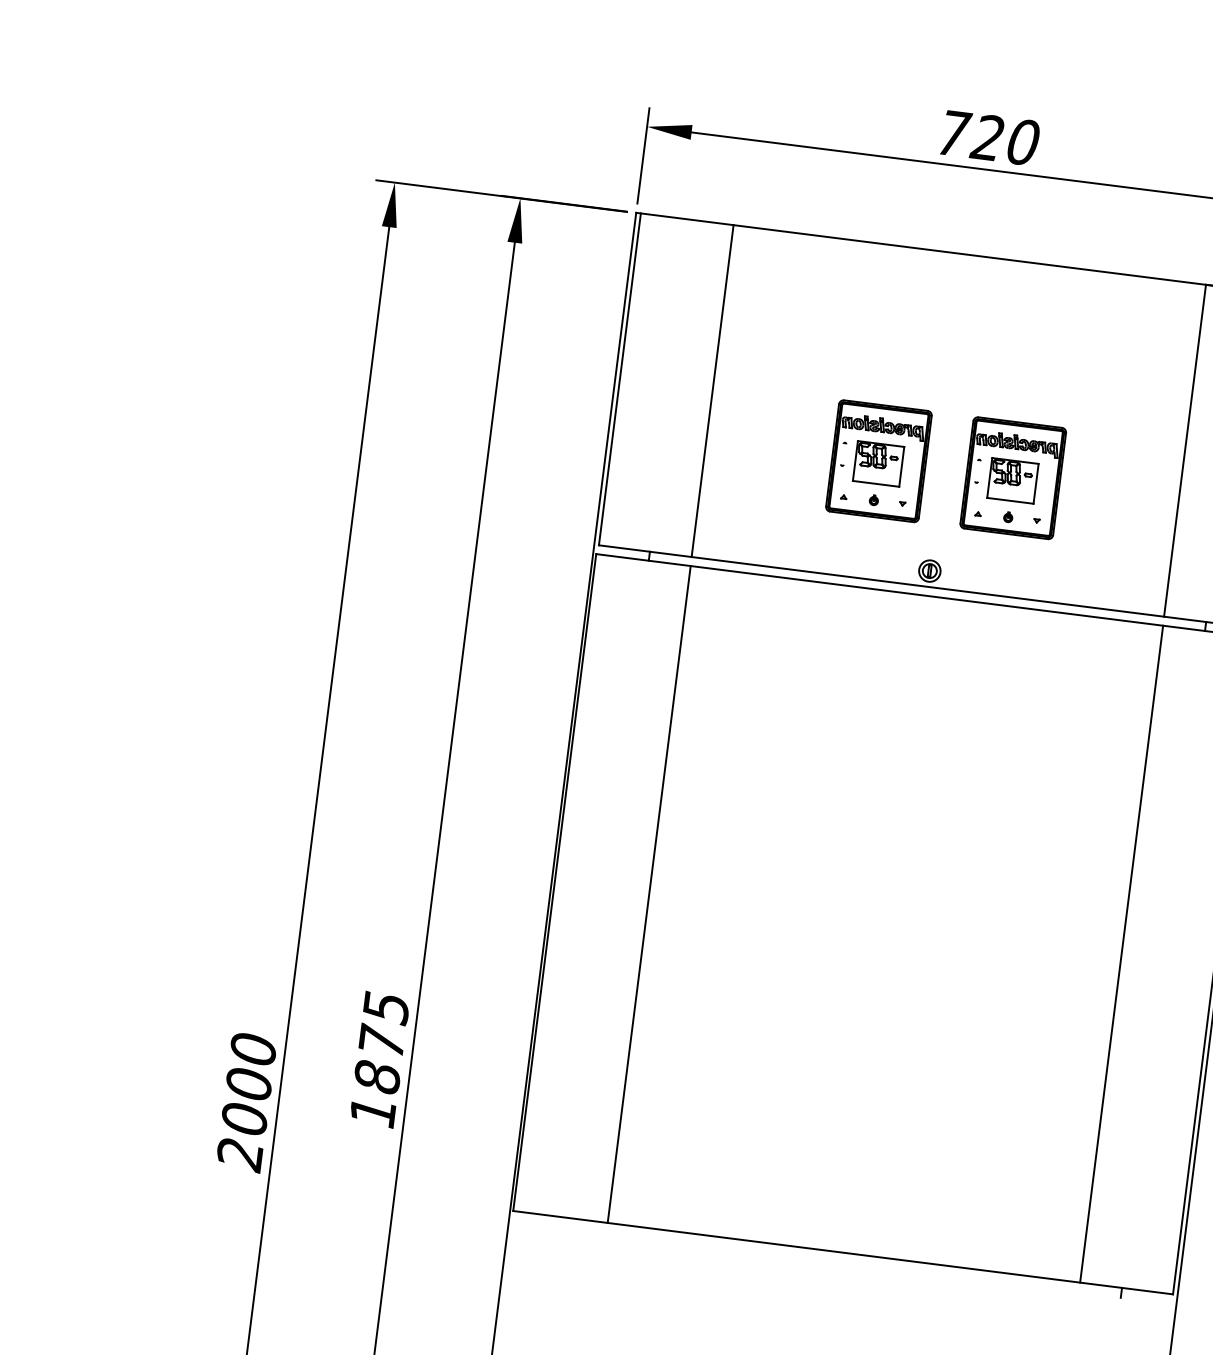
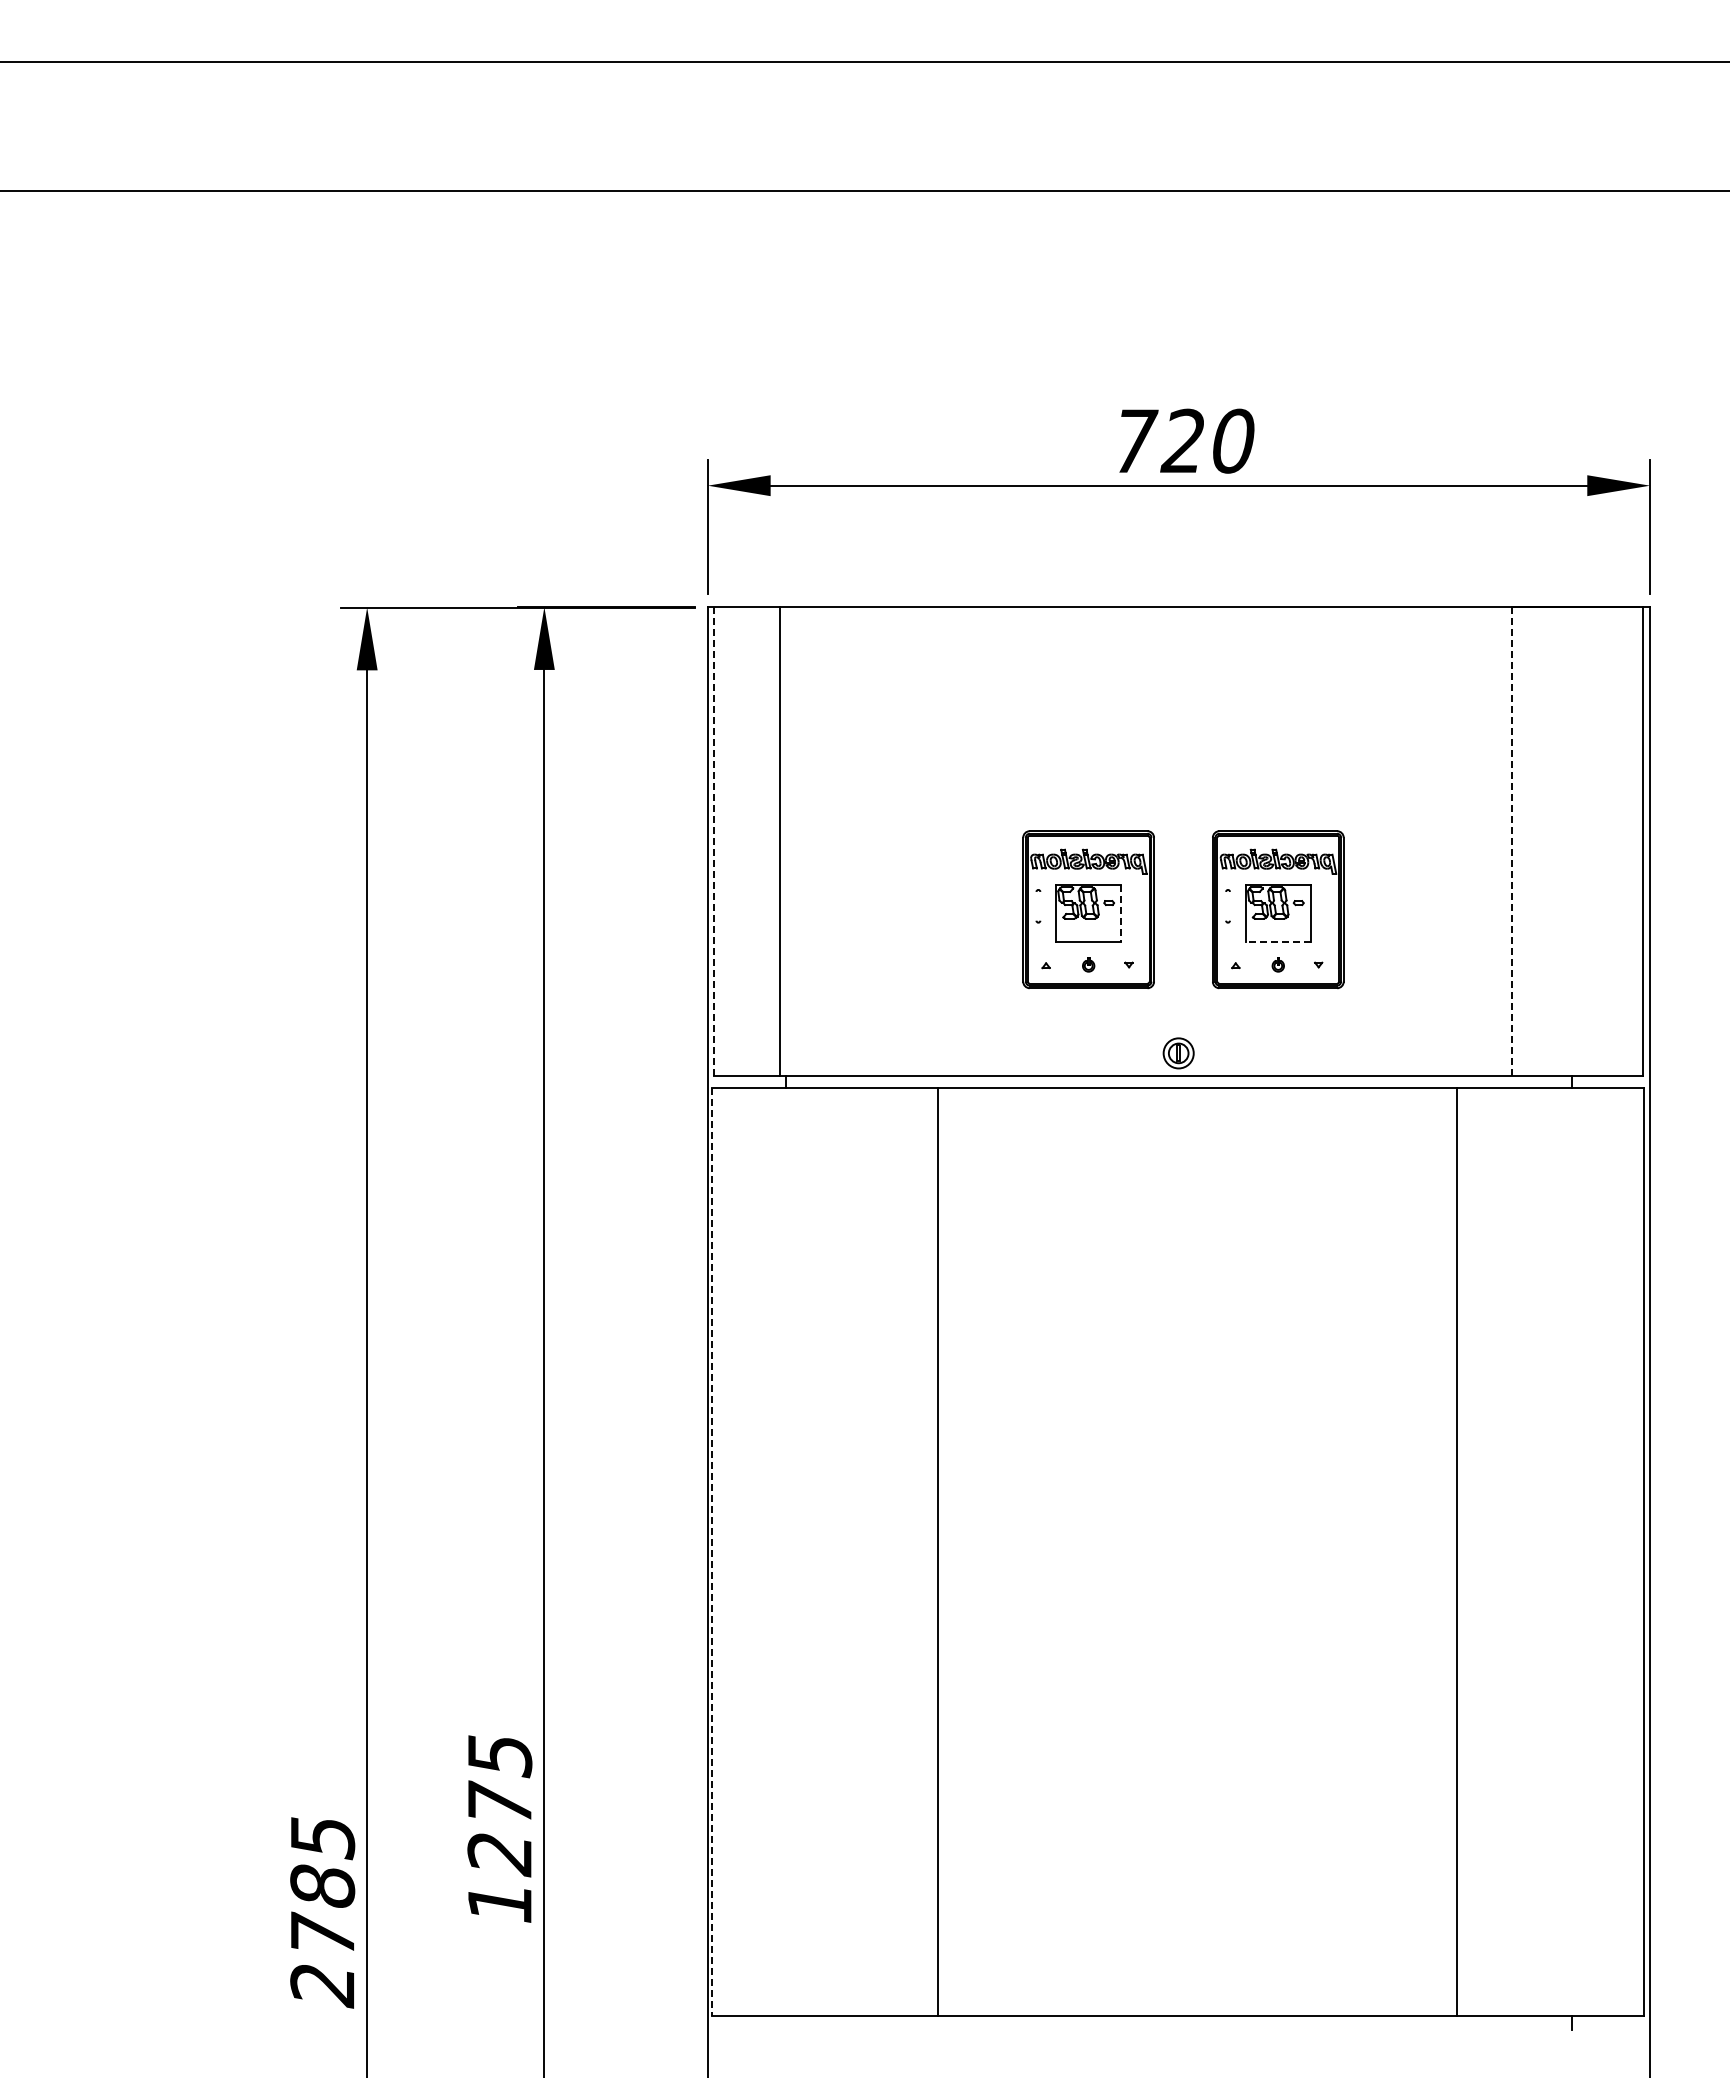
line: (619, 379) -> (714, 841), solid -> dashed
line: (712, 391) -> (780, 841), moved
line: (1185, 450) -> (1512, 841), solid -> dashed
line: (901, 467) -> (1121, 914), solid -> dashed
line: (1010, 500) -> (1278, 941), solid -> dashed
line: (554, 882) -> (712, 1552), solid -> dashed
line: (649, 894) -> (937, 1551), moved
line: (1121, 953) -> (1457, 1551), moved
text: (377, 1077) -> (499, 1854), 1875 -> 1275
text: (248, 1083) -> (322, 1885), 2000 -> 2785

